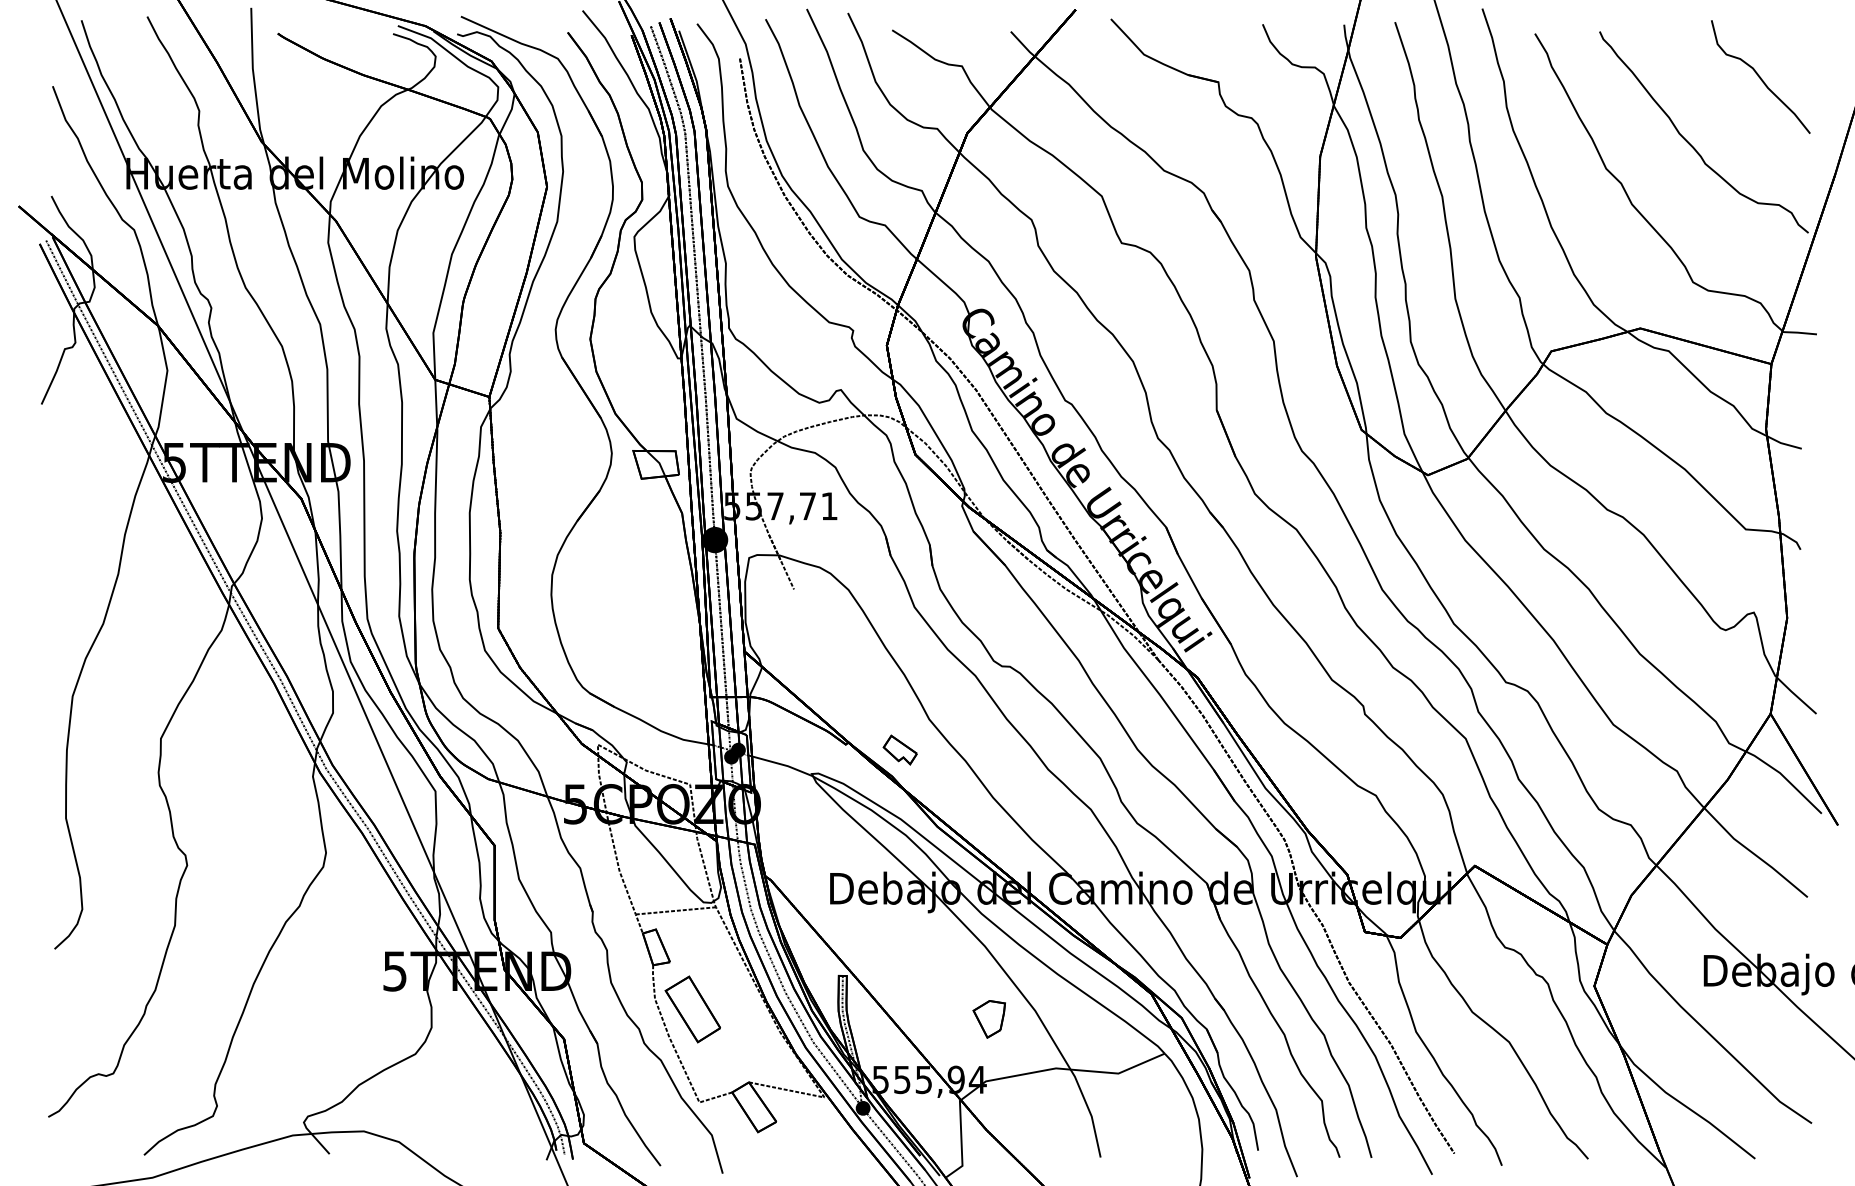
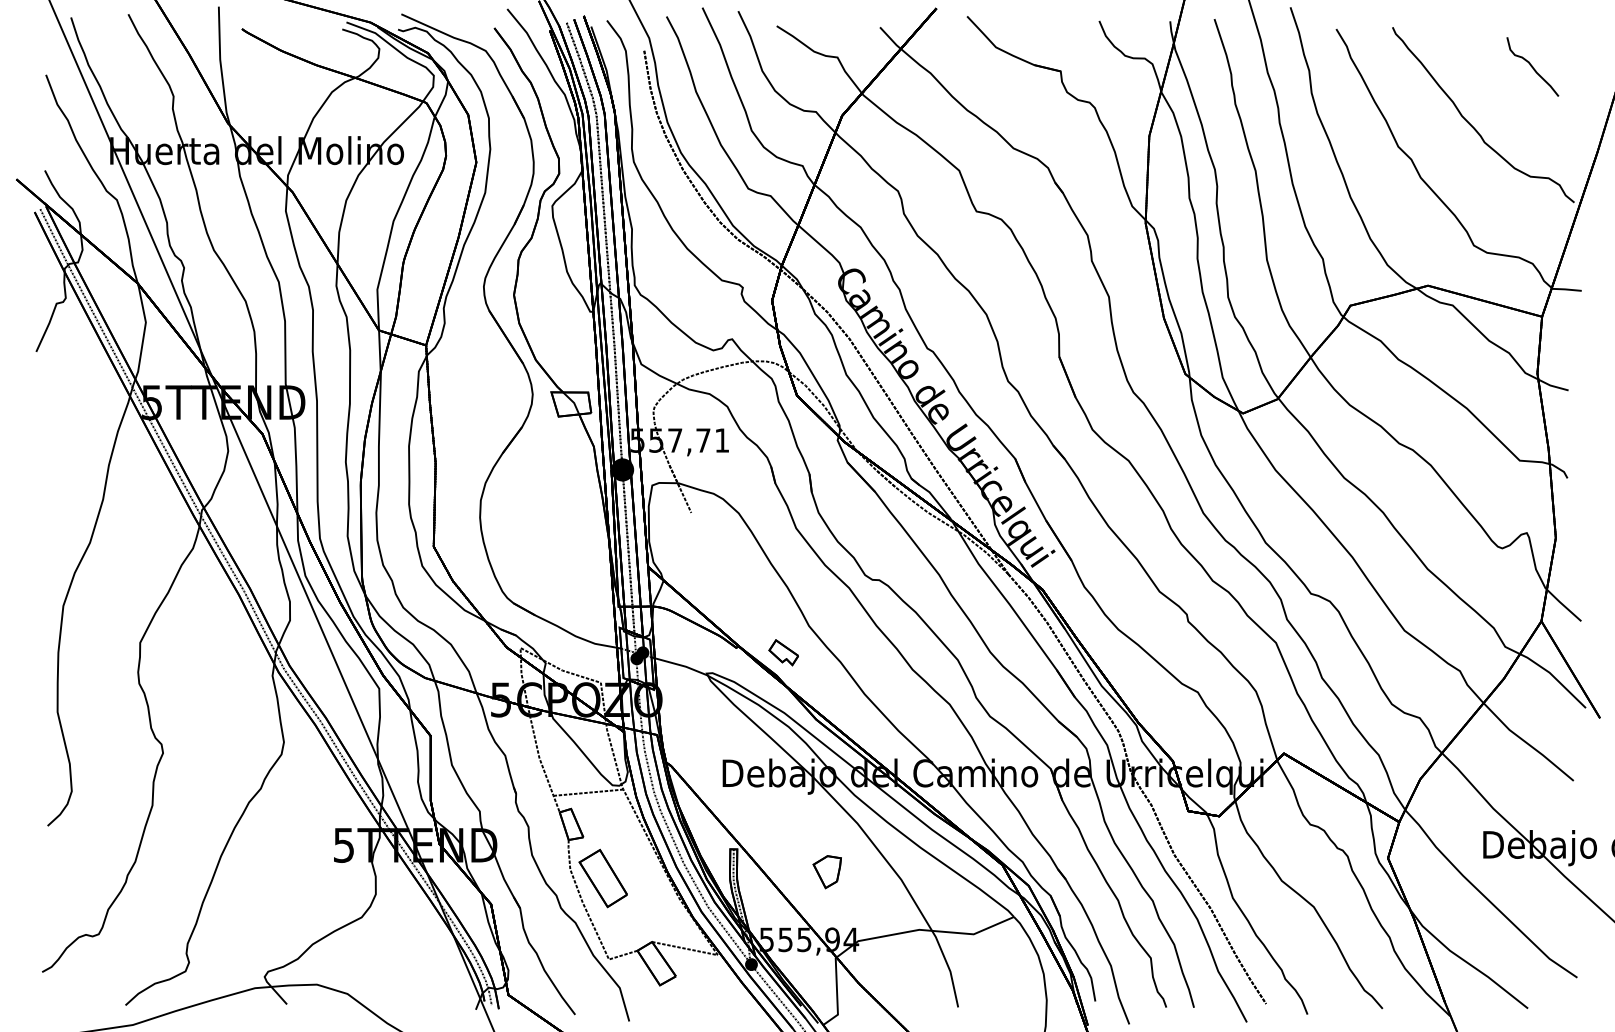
part: (1760, 76) -> (1532, 66), size x0.6
part: (988, 1019) -> (826, 872), moved

